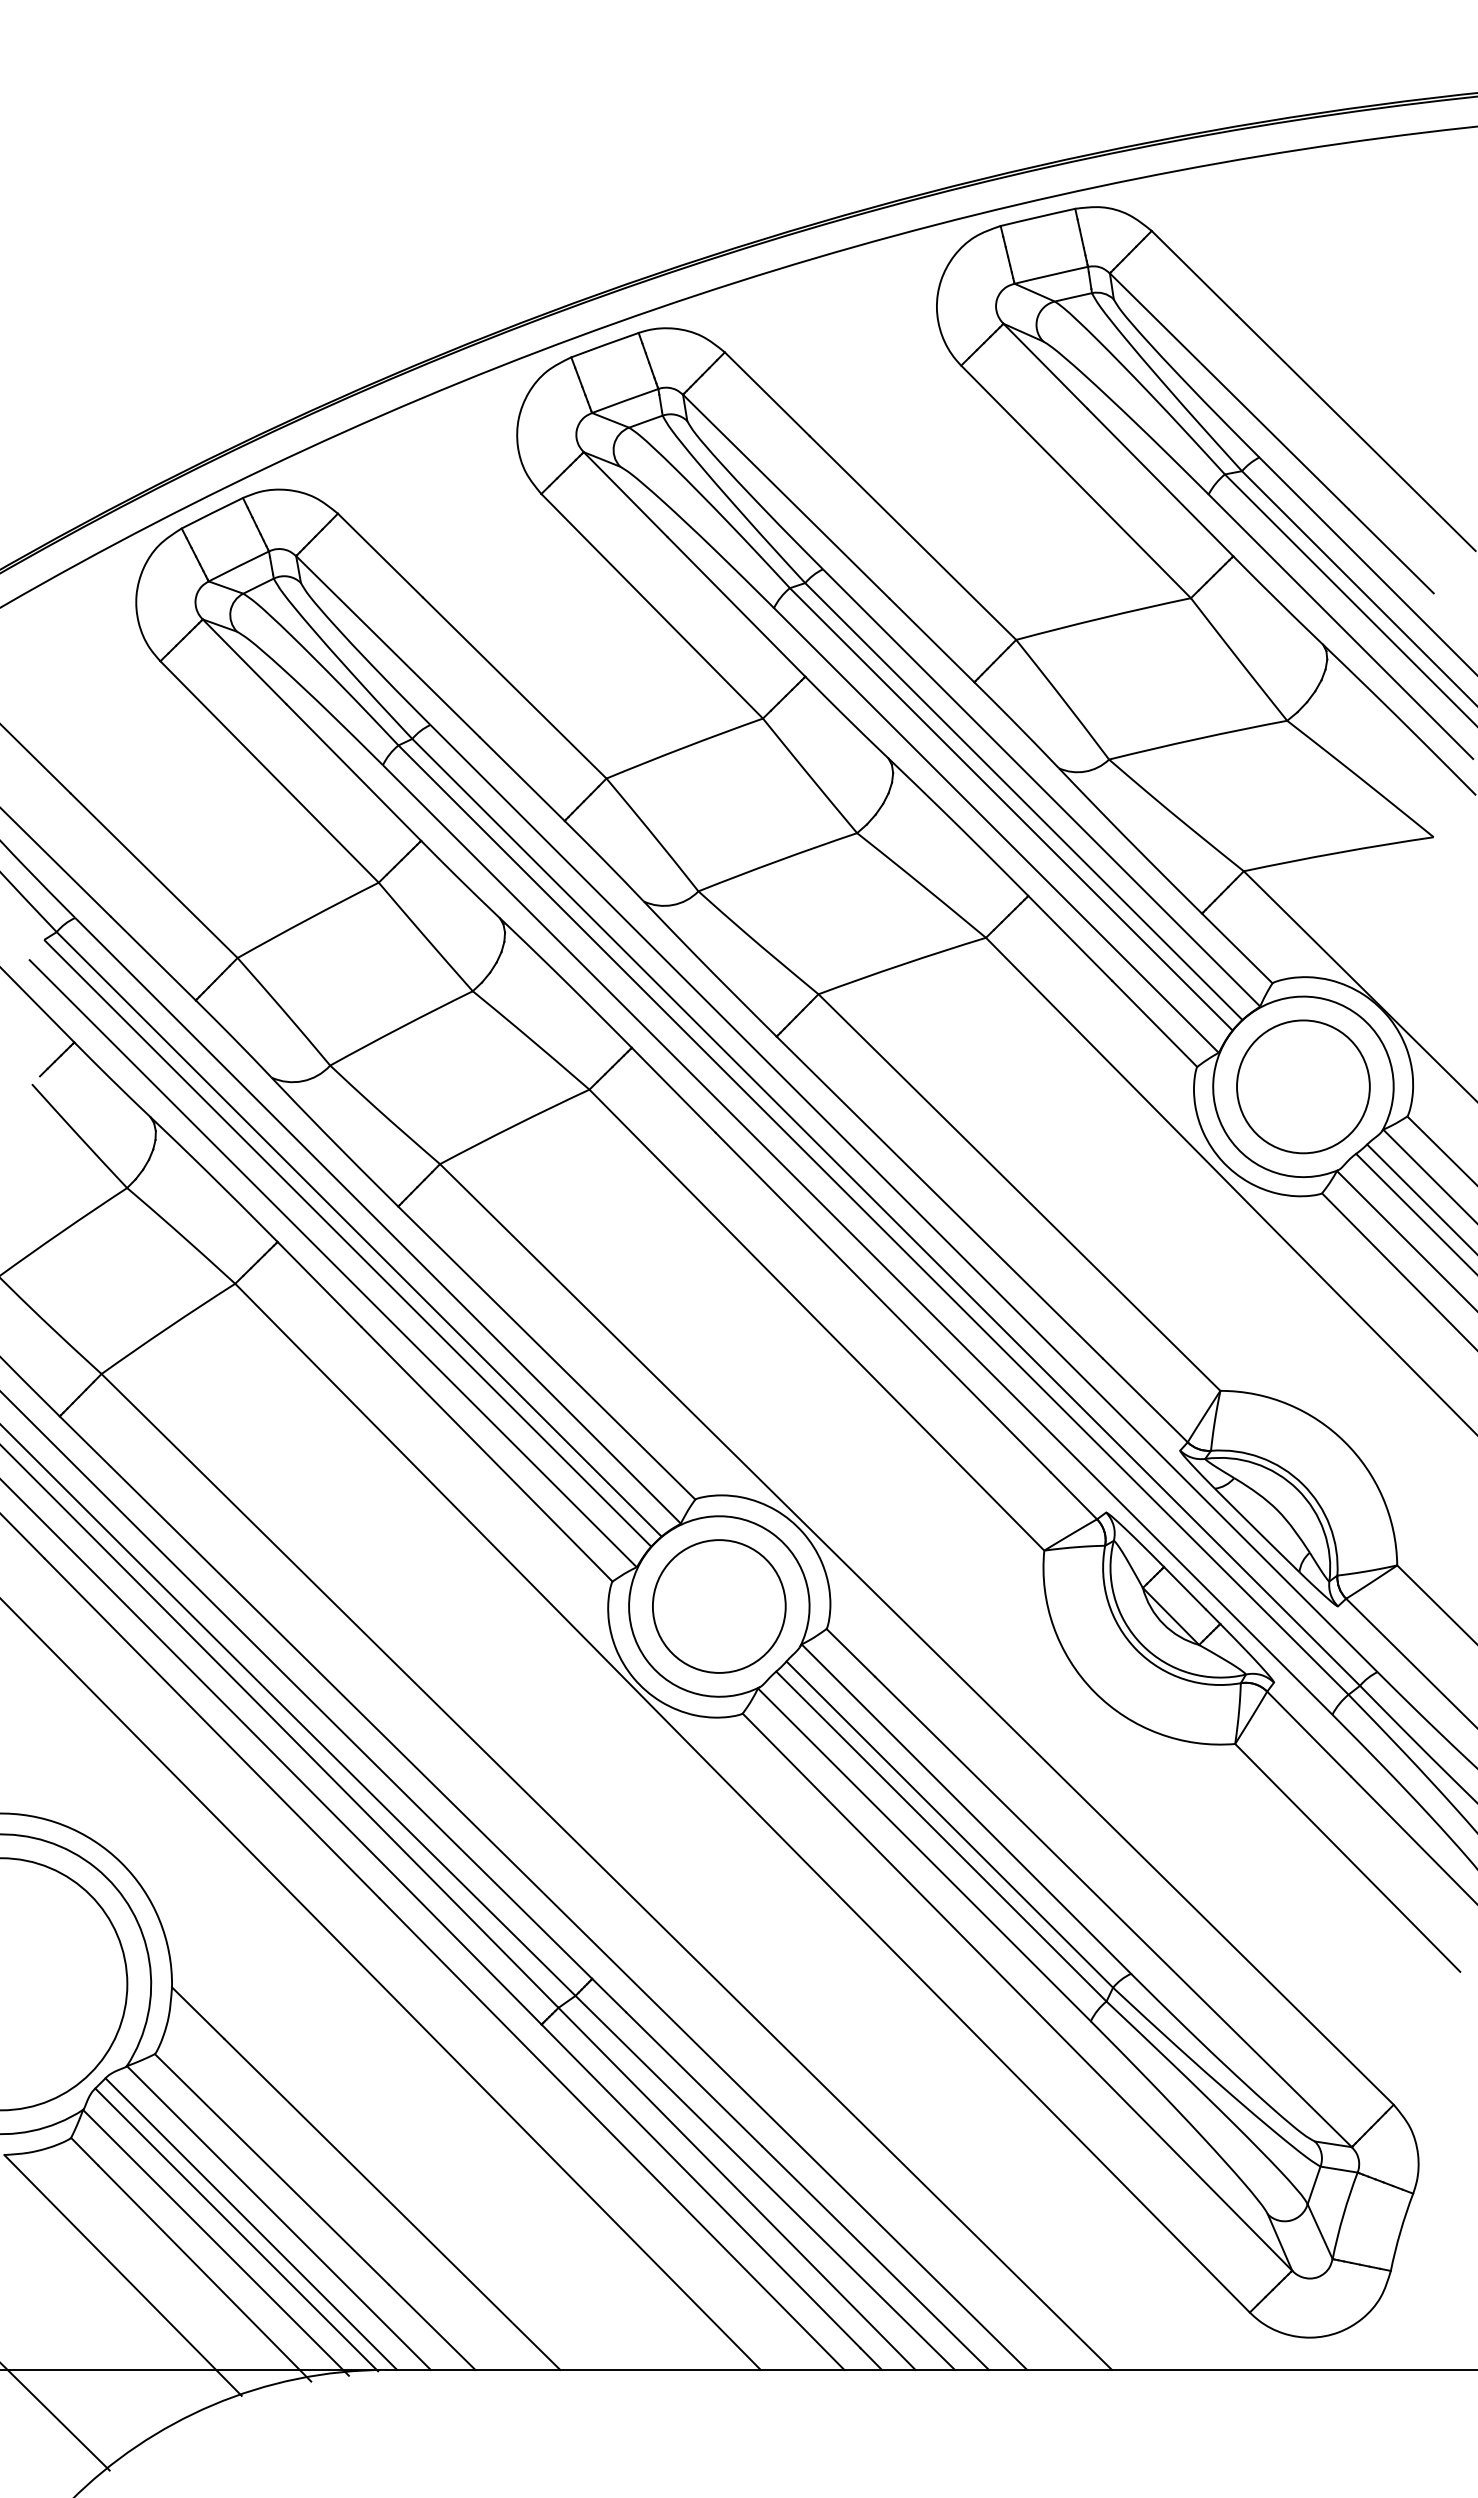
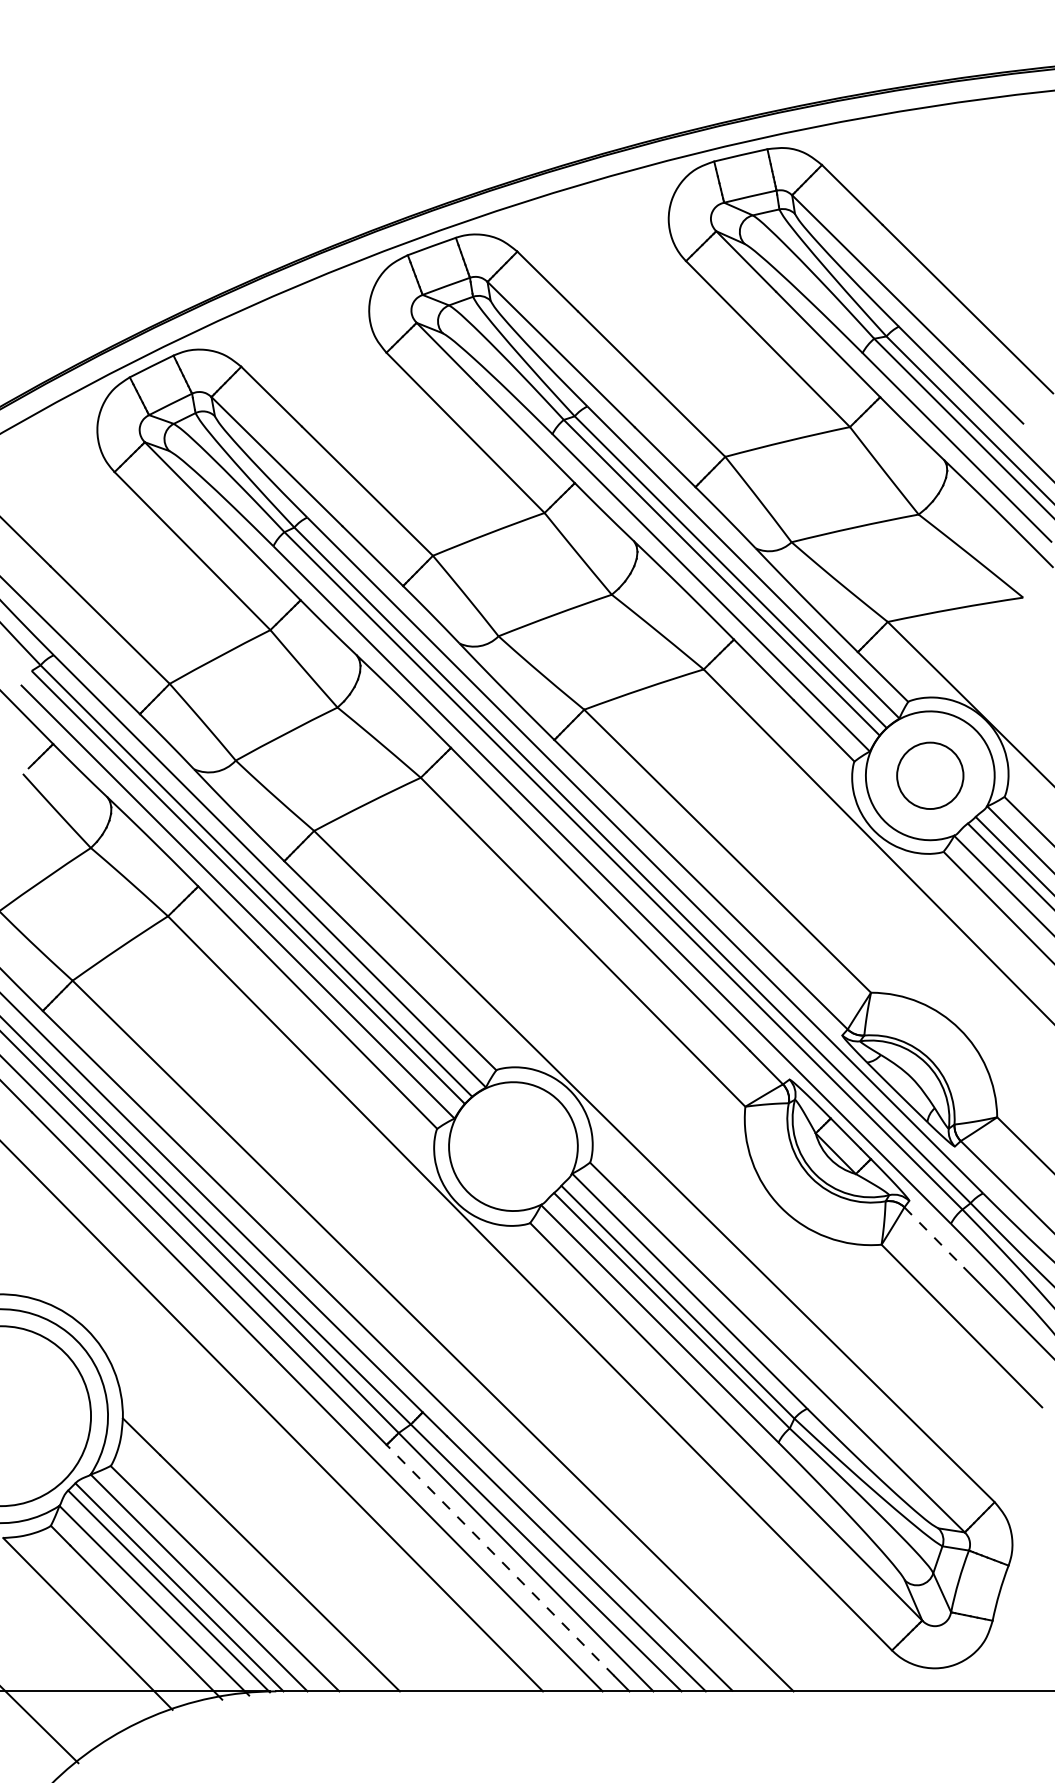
circle: (1303, 1086) -> (930, 775), size x0.7
circle: (719, 1606) -> (513, 1146), removed
line: (1309, 1734) -> (934, 1237), solid -> dashed
line: (700, 2186) -> (500, 1560), solid -> dashed

